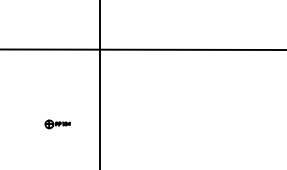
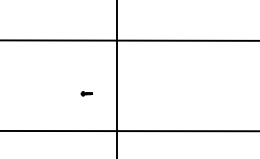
part: (57, 124) -> (86, 93), size x0.6

